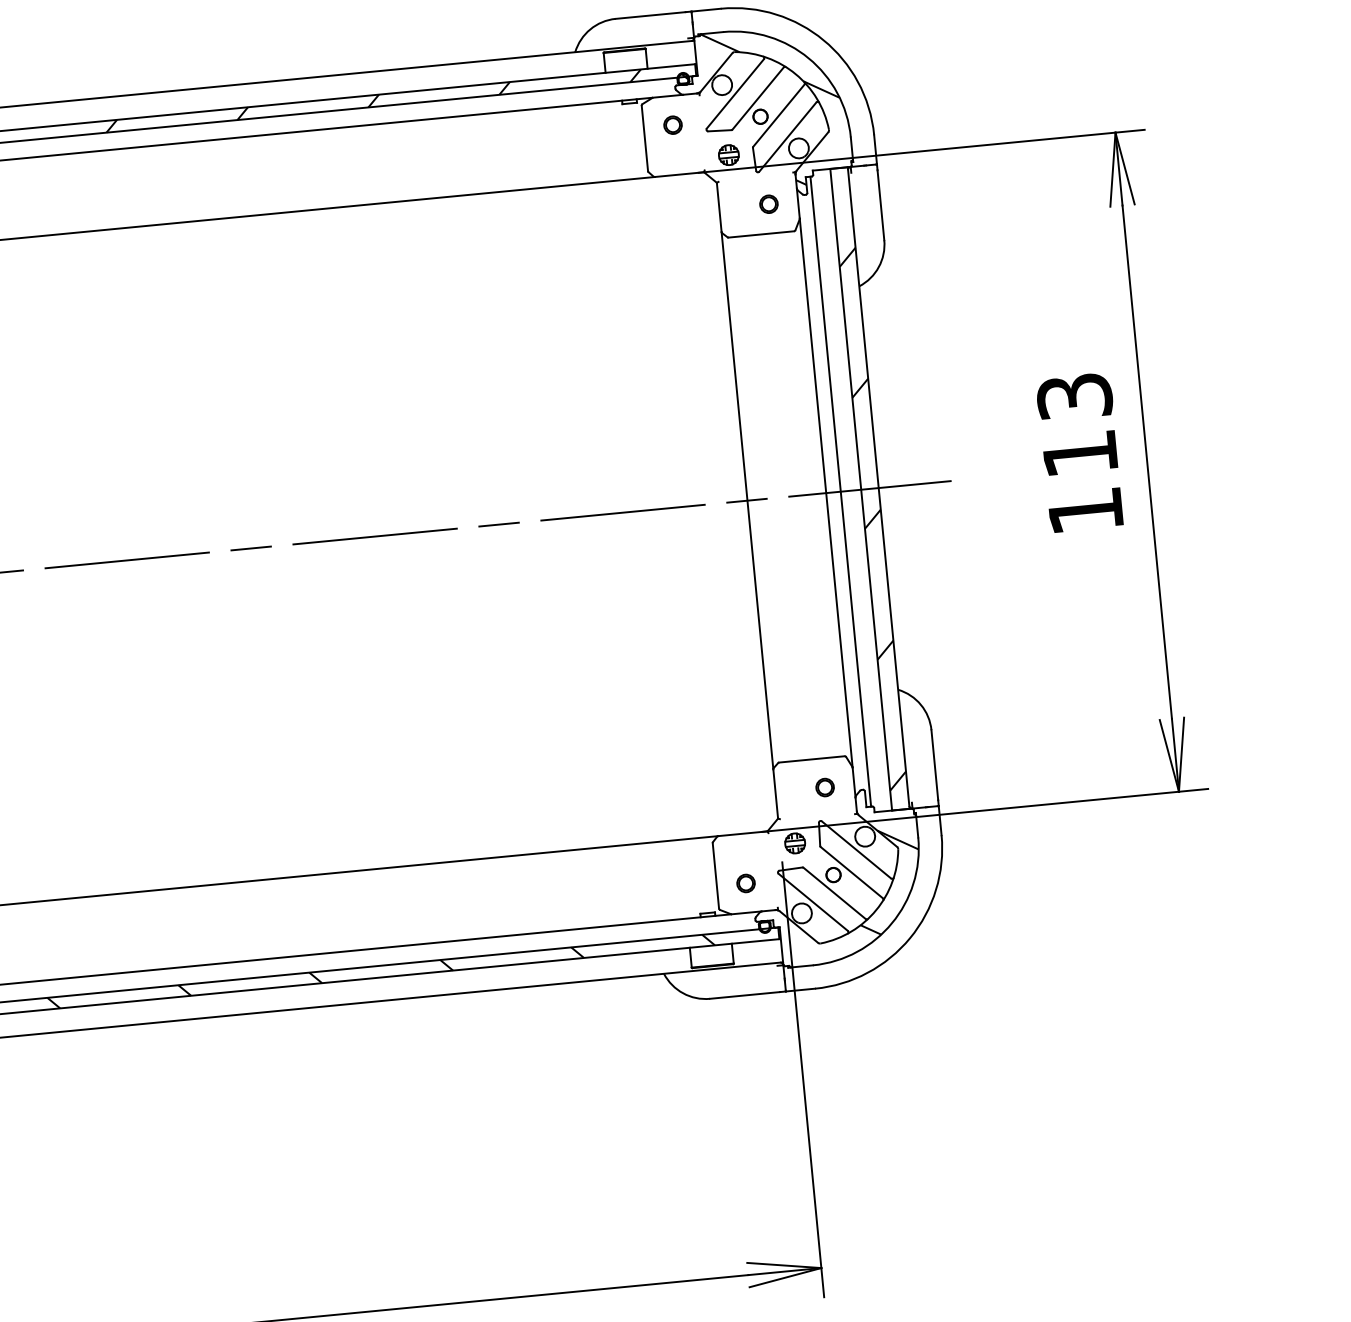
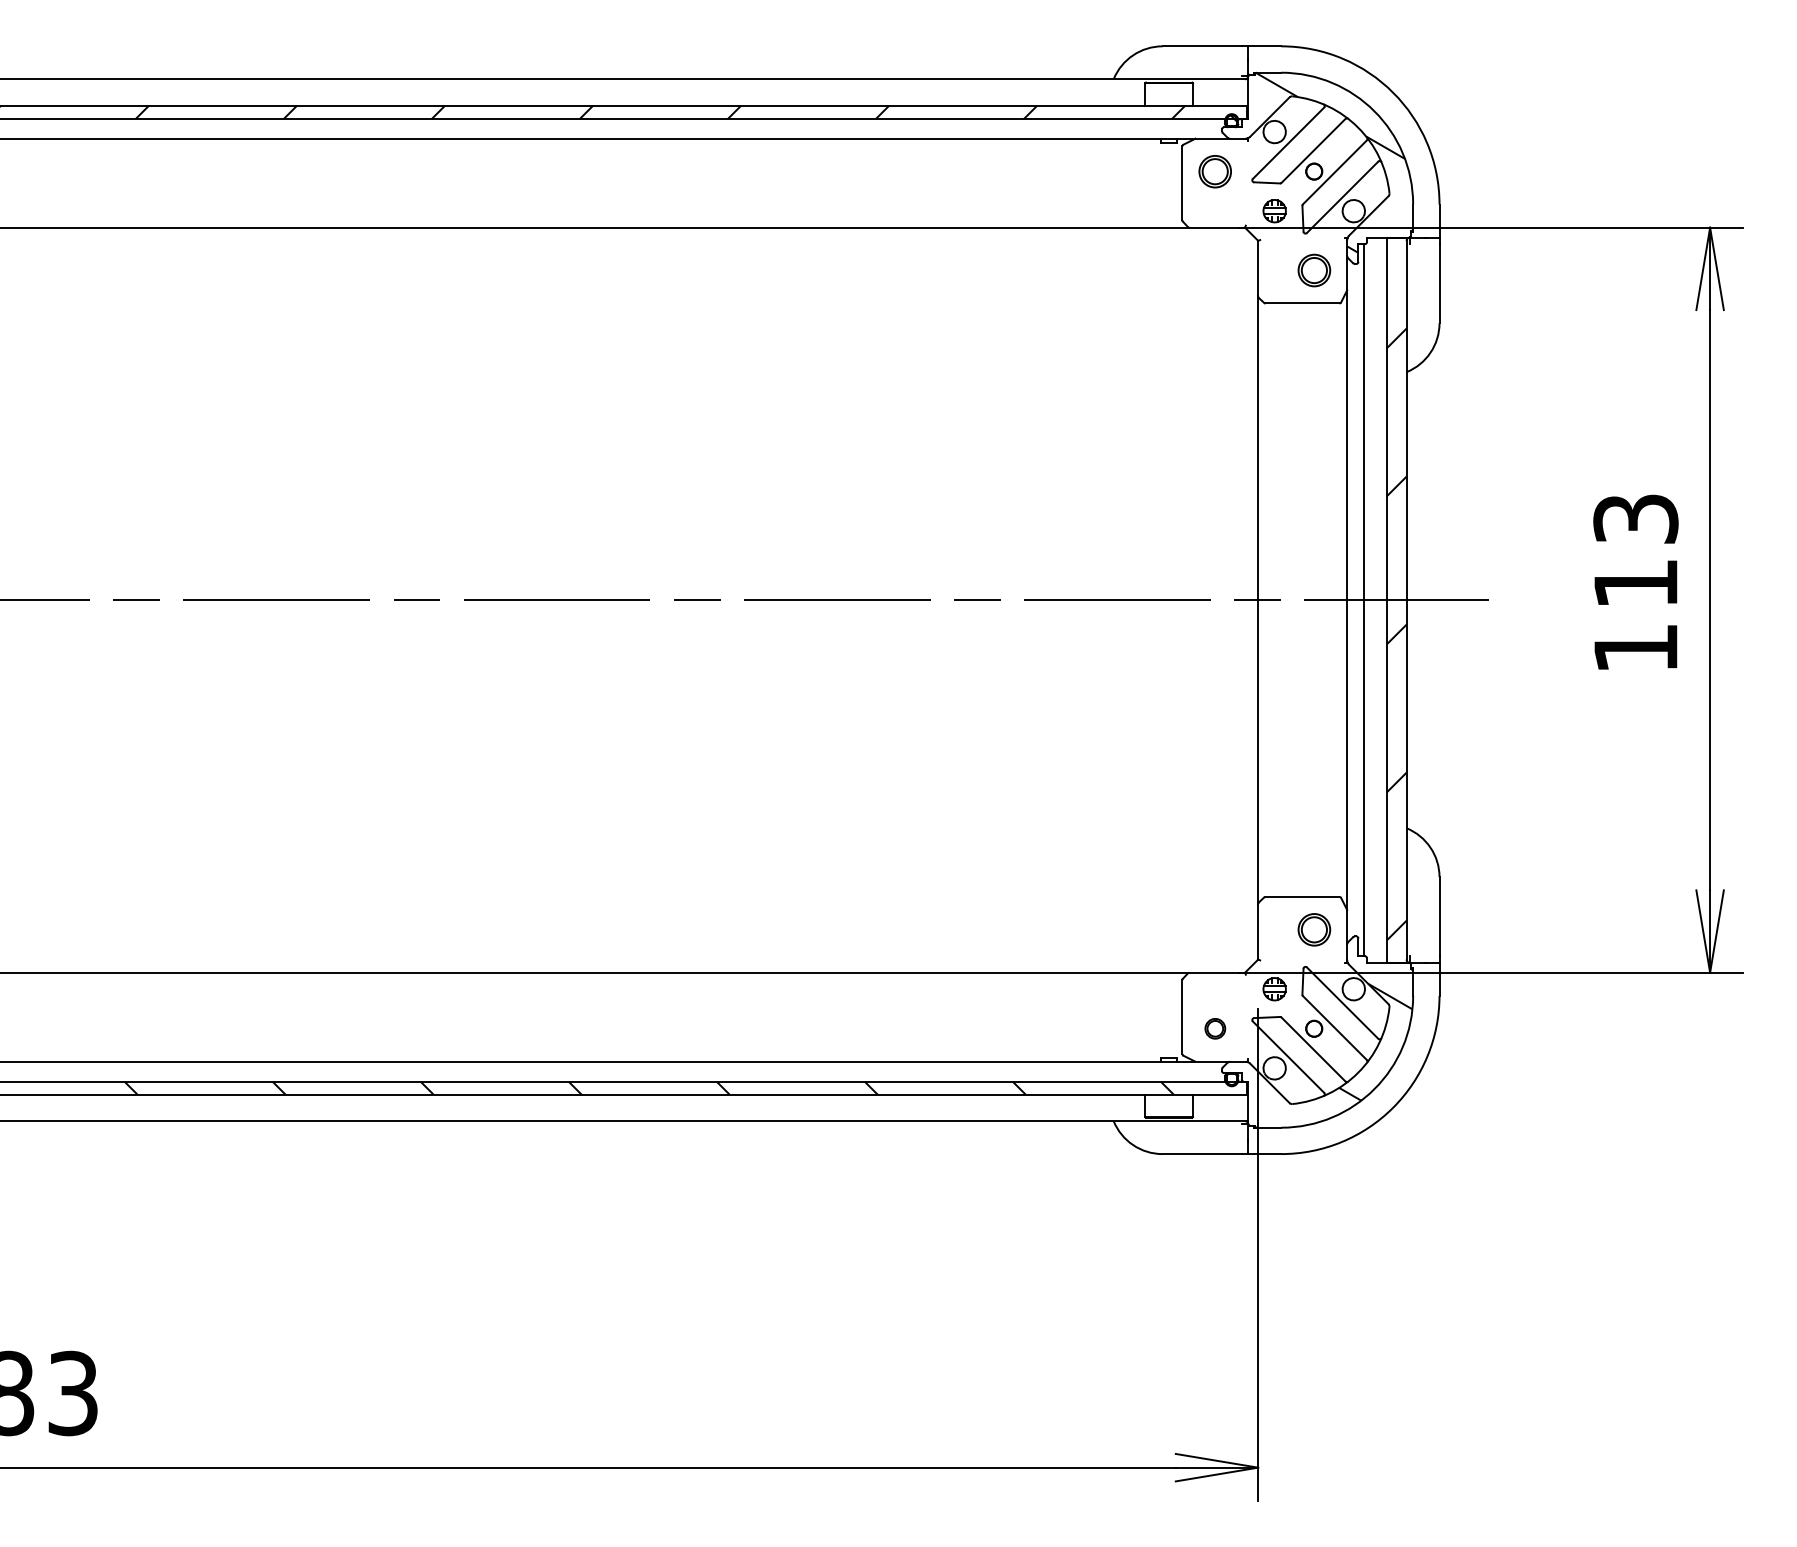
part: (673, 125) -> (1215, 171), size x1.6
part: (768, 204) -> (1313, 270), size x1.6
part: (824, 787) -> (1313, 929), size x1.6

